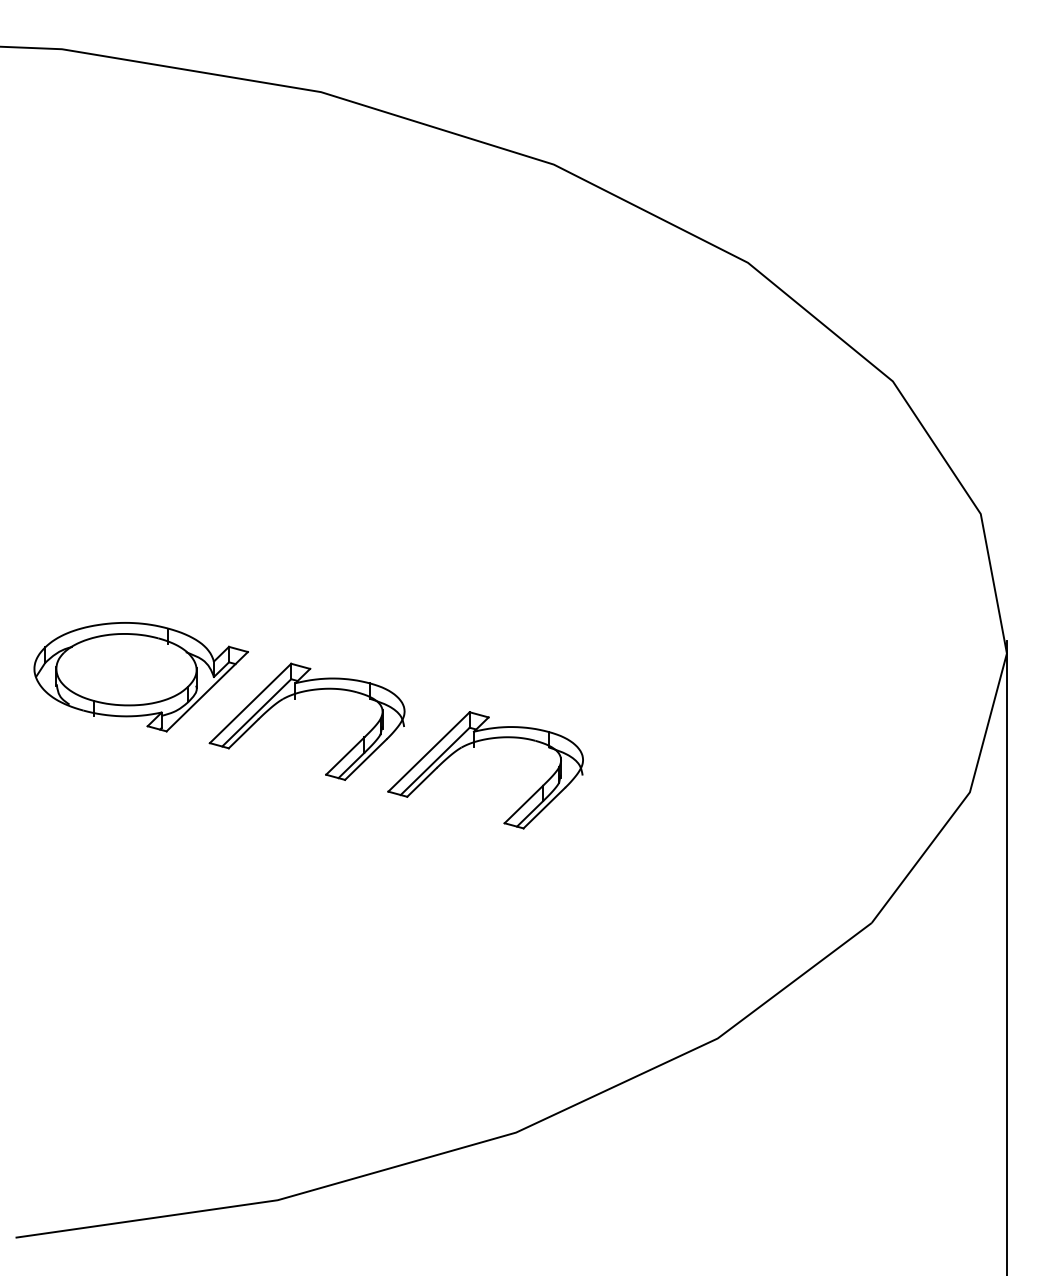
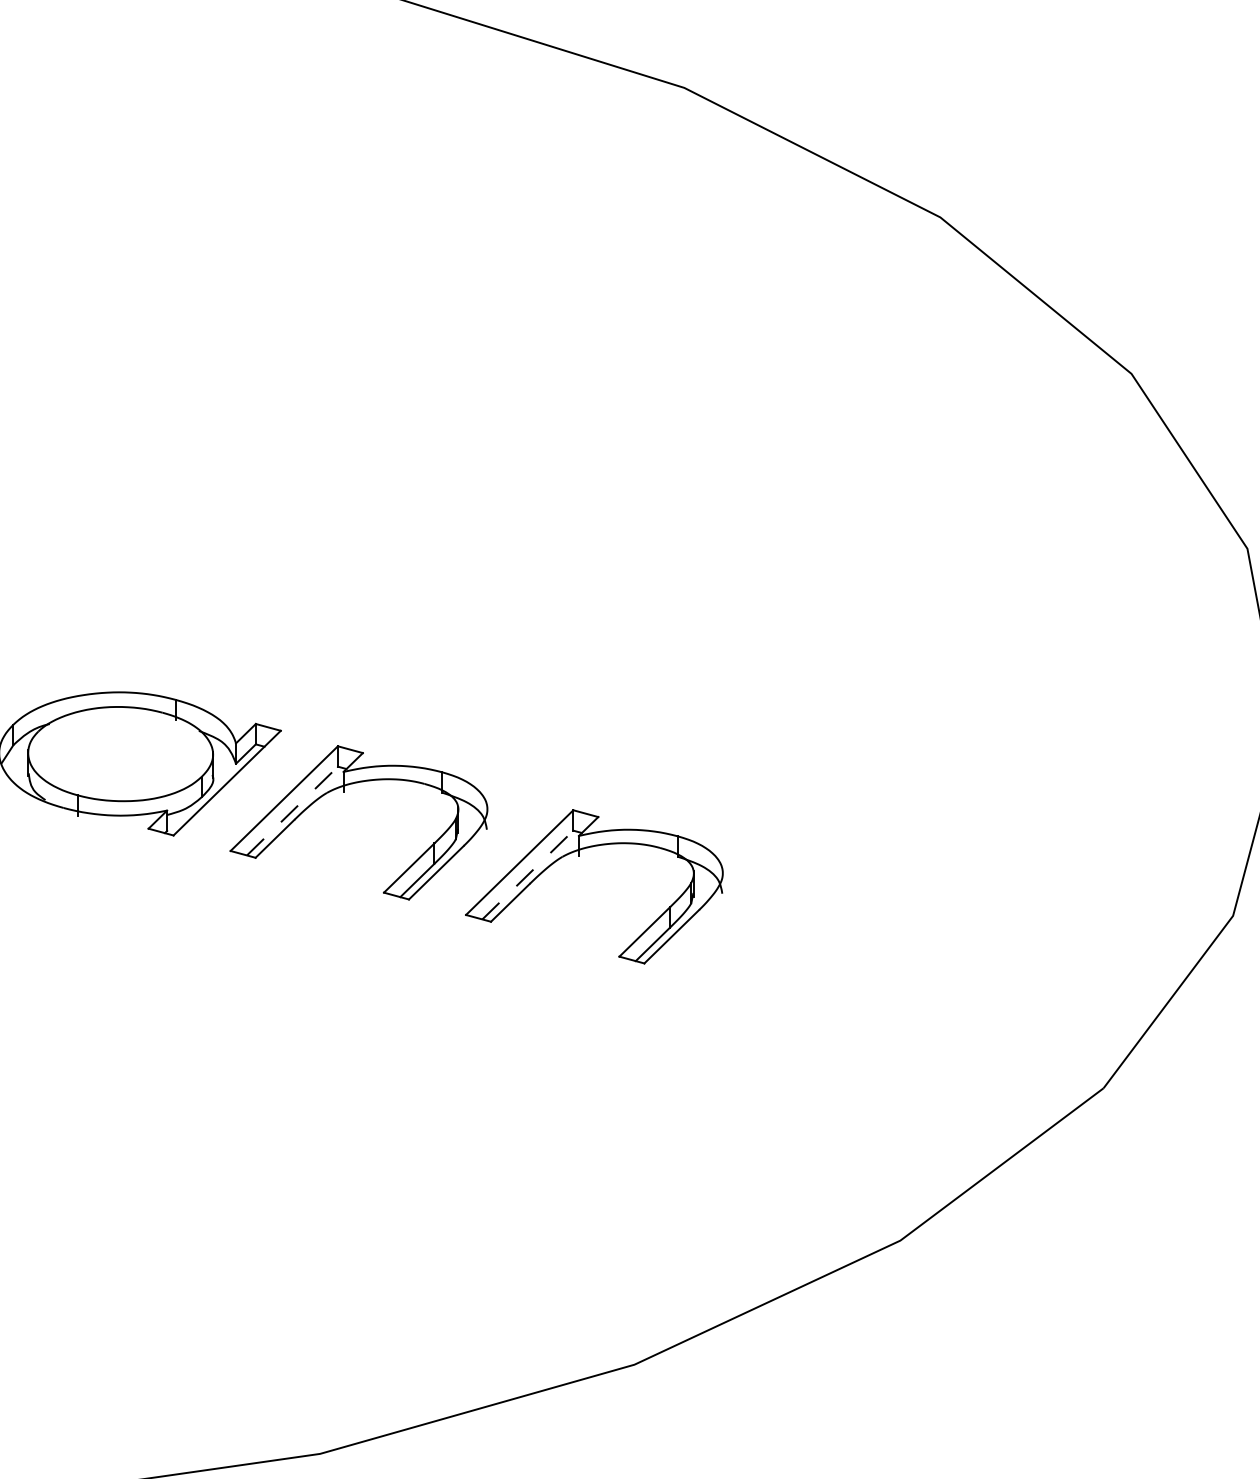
line: (257, 712) -> (293, 810), solid -> dashed
line: (435, 761) -> (528, 875), solid -> dashed

